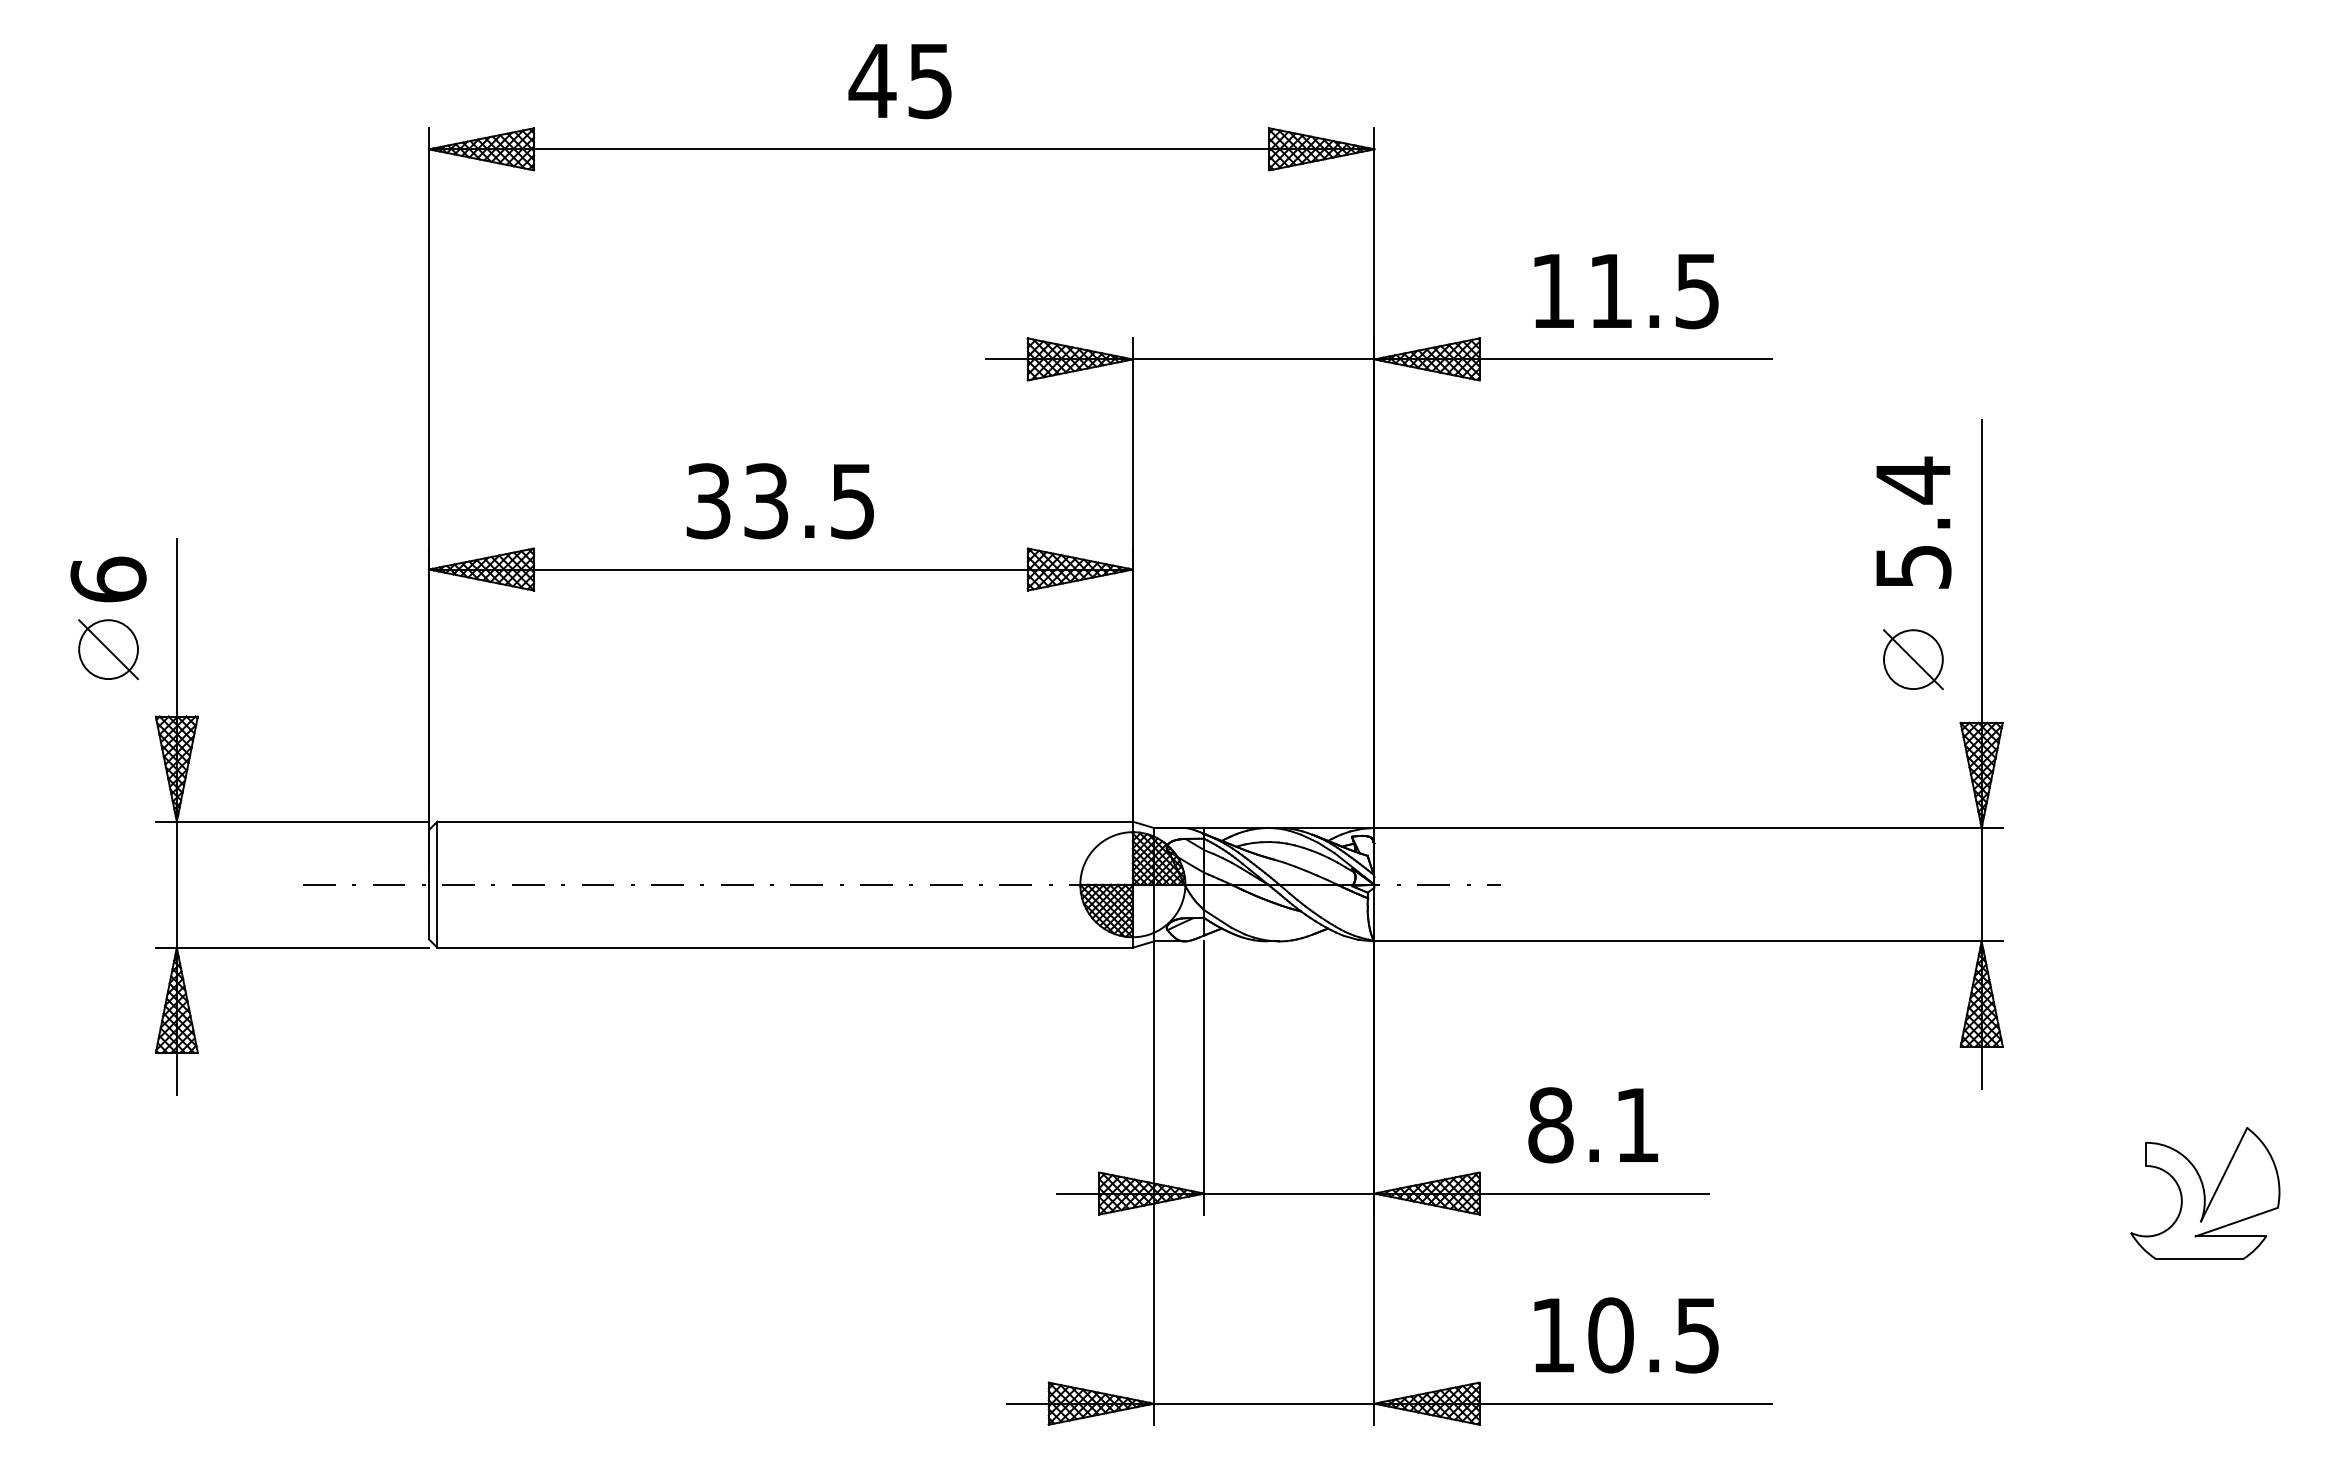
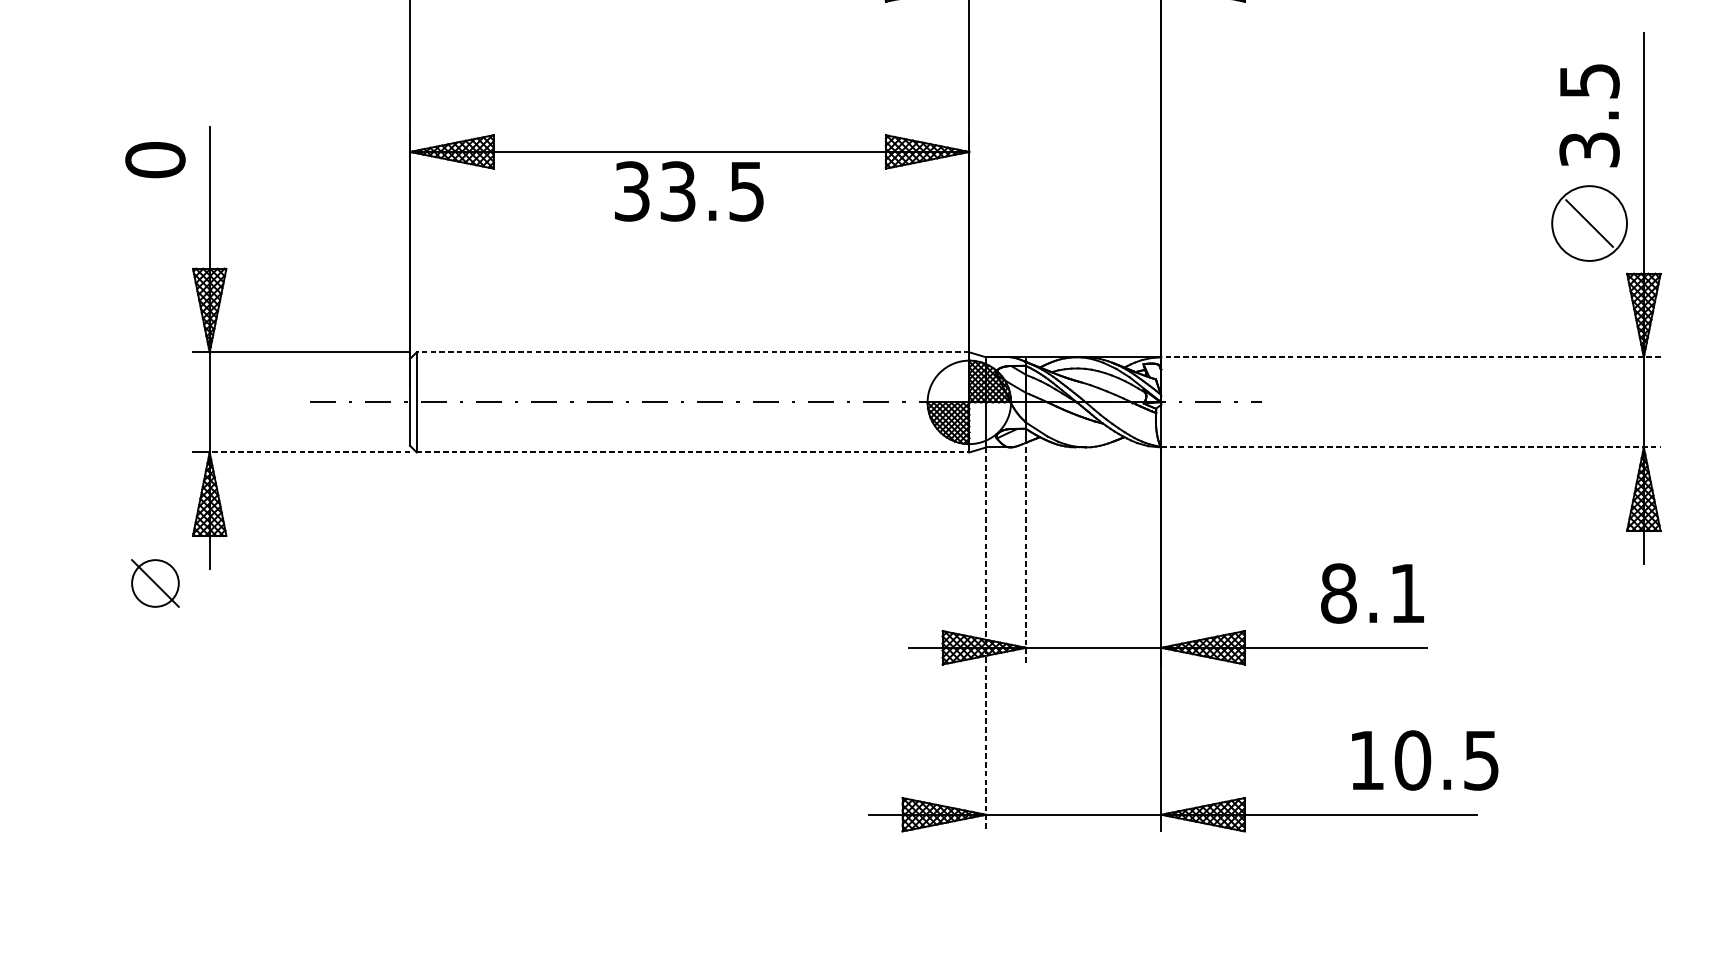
text: (779, 501) -> (688, 191), moved
text: (1913, 522) -> (1589, 114), 5.4 -> 3.5
text: (108, 579) -> (155, 159), 6 -> 0
part: (108, 649) -> (155, 583), moved
circle: (1913, 659) -> (1589, 223), size x1.6
line: (785, 821) -> (693, 352), solid -> dashed
line: (1688, 827) -> (1410, 356), solid -> dashed
line: (1689, 941) -> (1411, 447), solid -> dashed
line: (302, 947) -> (309, 452), solid -> dashed
line: (785, 947) -> (693, 452), solid -> dashed
line: (1204, 1078) -> (1026, 556), solid -> dashed
text: (1593, 1125) -> (1372, 593), moved
line: (1153, 1183) -> (985, 639), solid -> dashed
text: (1626, 1335) -> (1425, 760), moved

